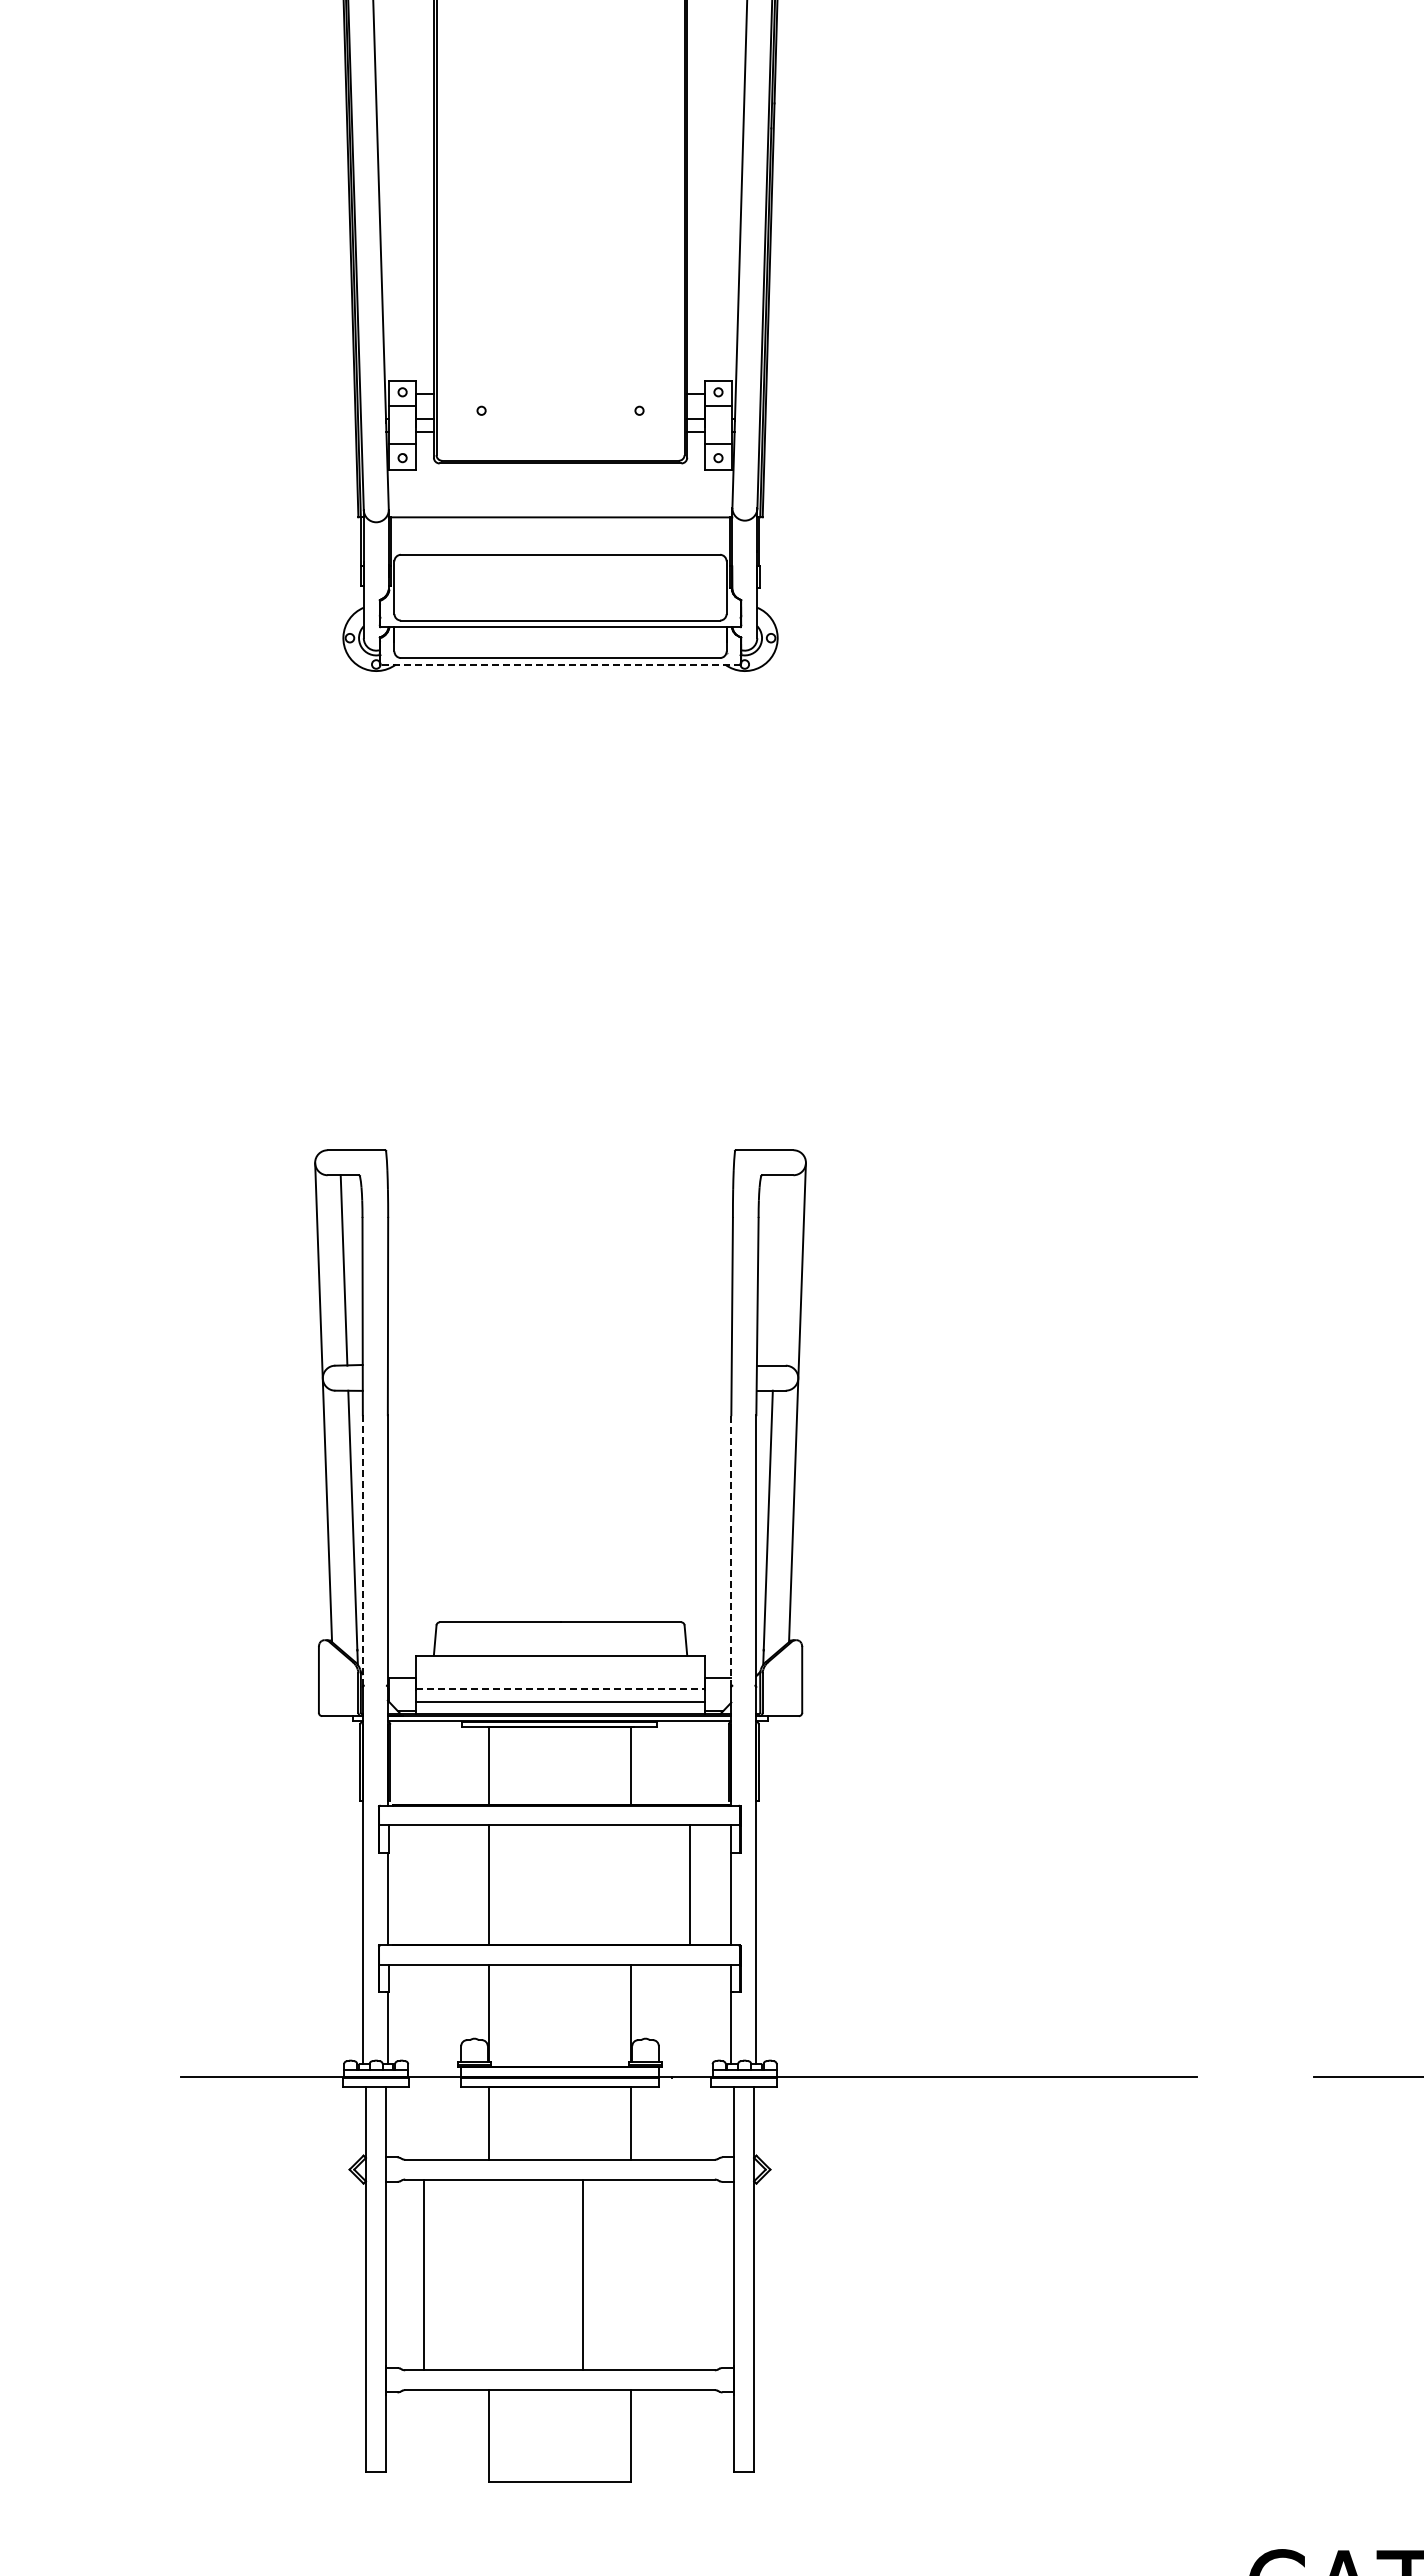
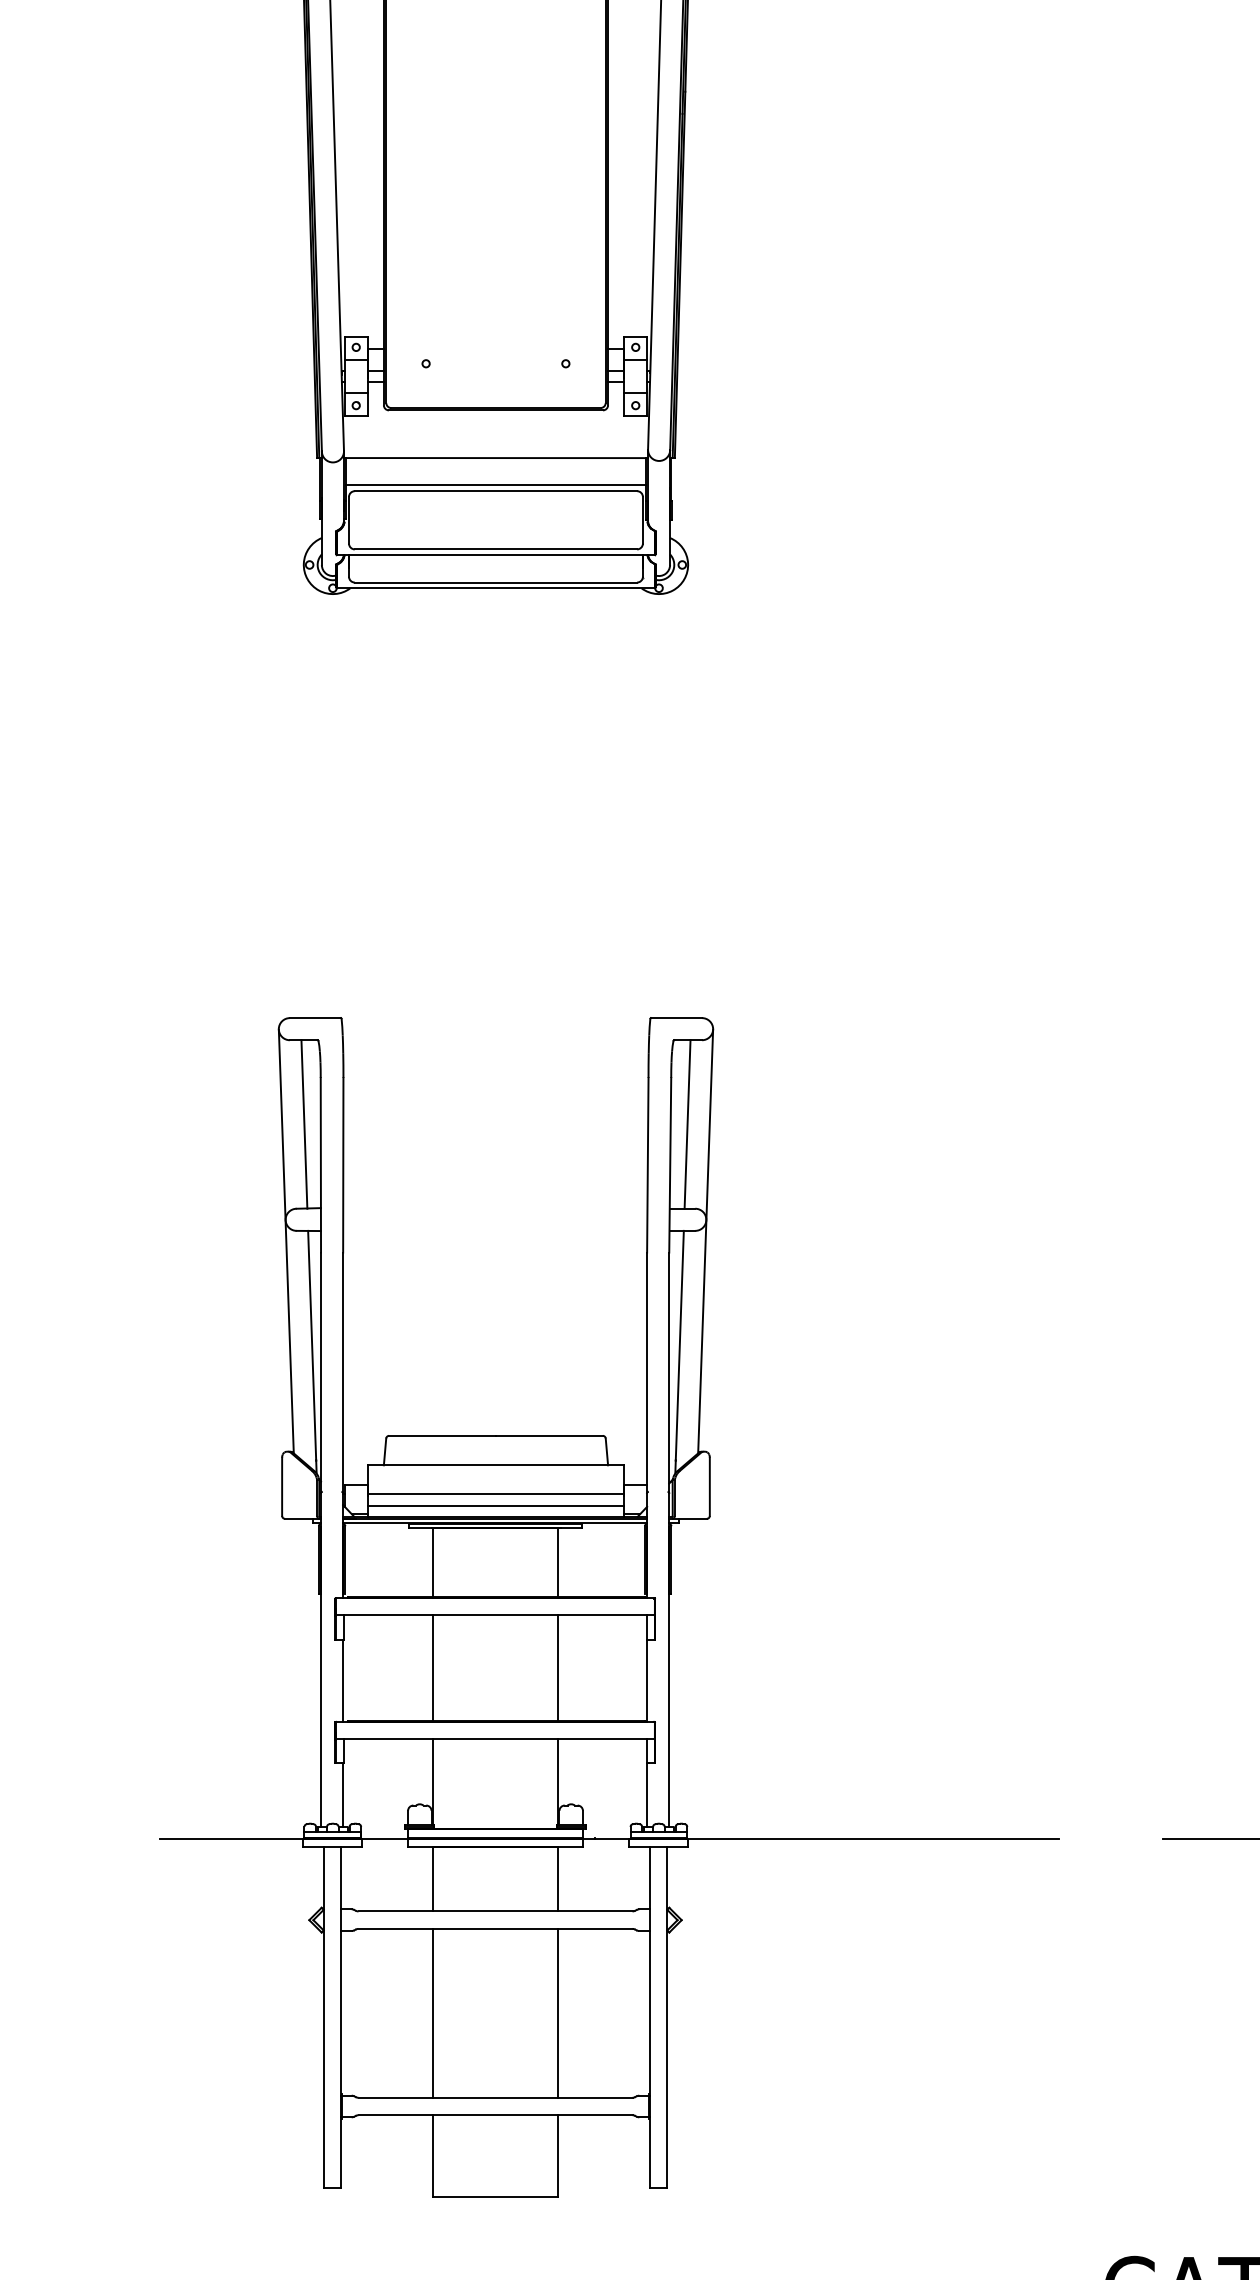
line: (560, 548) -> (495, 485), added
line: (560, 664) -> (495, 588), dashed -> solid
line: (776, 1270) -> (687, 1124), added
line: (362, 1551) -> (320, 1373), dashed -> solid
line: (731, 1551) -> (647, 1373), dashed -> solid
line: (560, 1688) -> (495, 1494), dashed -> solid
line: (689, 1885) -> (557, 1668), moved
line: (424, 2274) -> (433, 2012), moved
line: (582, 2274) -> (557, 2012), moved

